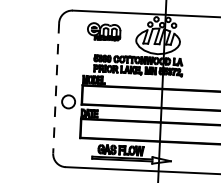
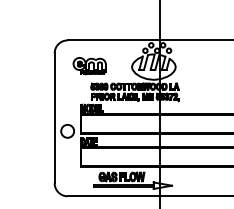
part: (103, 32) -> (89, 66), moved
line: (55, 88) -> (54, 118), dashed -> solid

